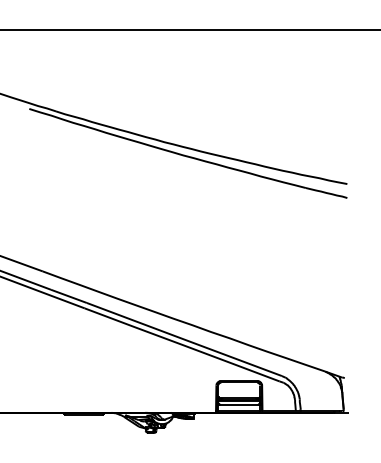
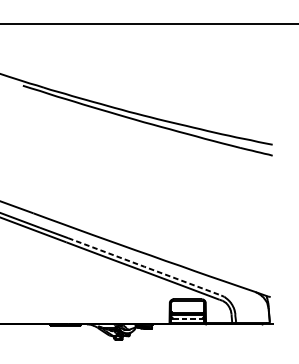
line: (184, 339) -> (144, 266), solid -> dashed
line: (239, 405) -> (187, 318), solid -> dashed

